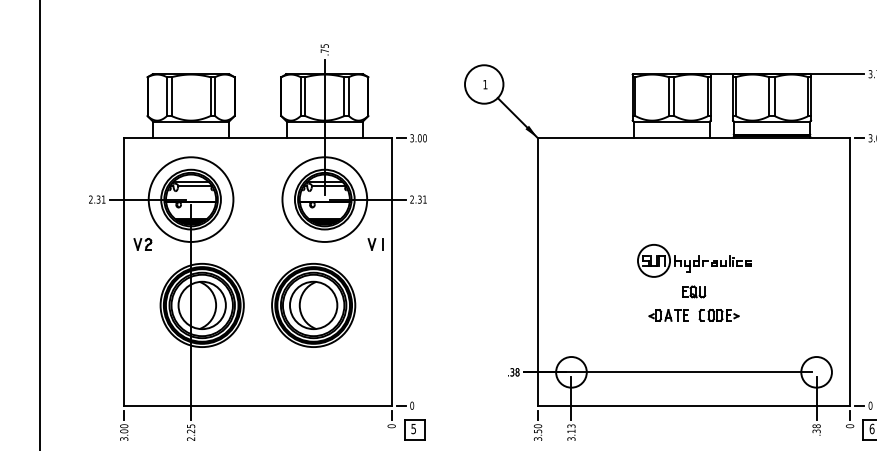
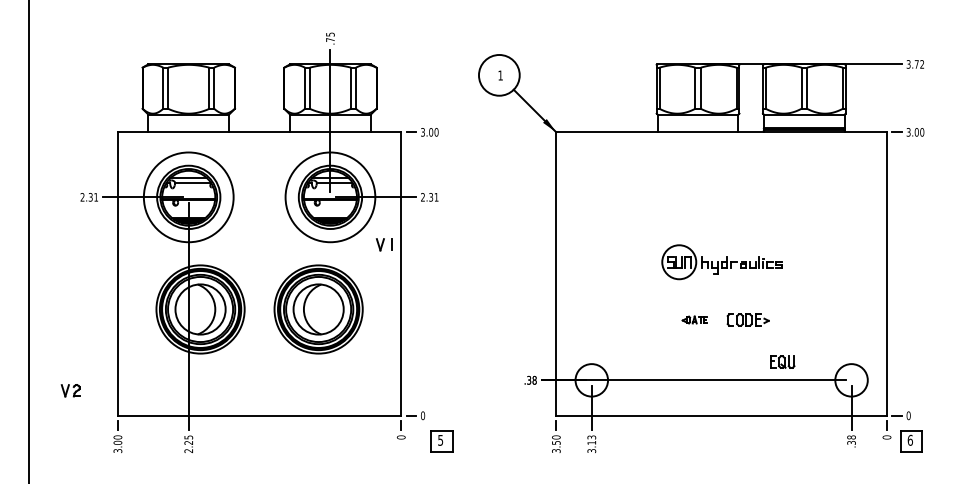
part: (142, 244) -> (70, 390), moved
part: (693, 291) -> (782, 361), moved
part: (668, 314) -> (694, 319), size x0.6
part: (414, 430) -> (441, 441), moved

